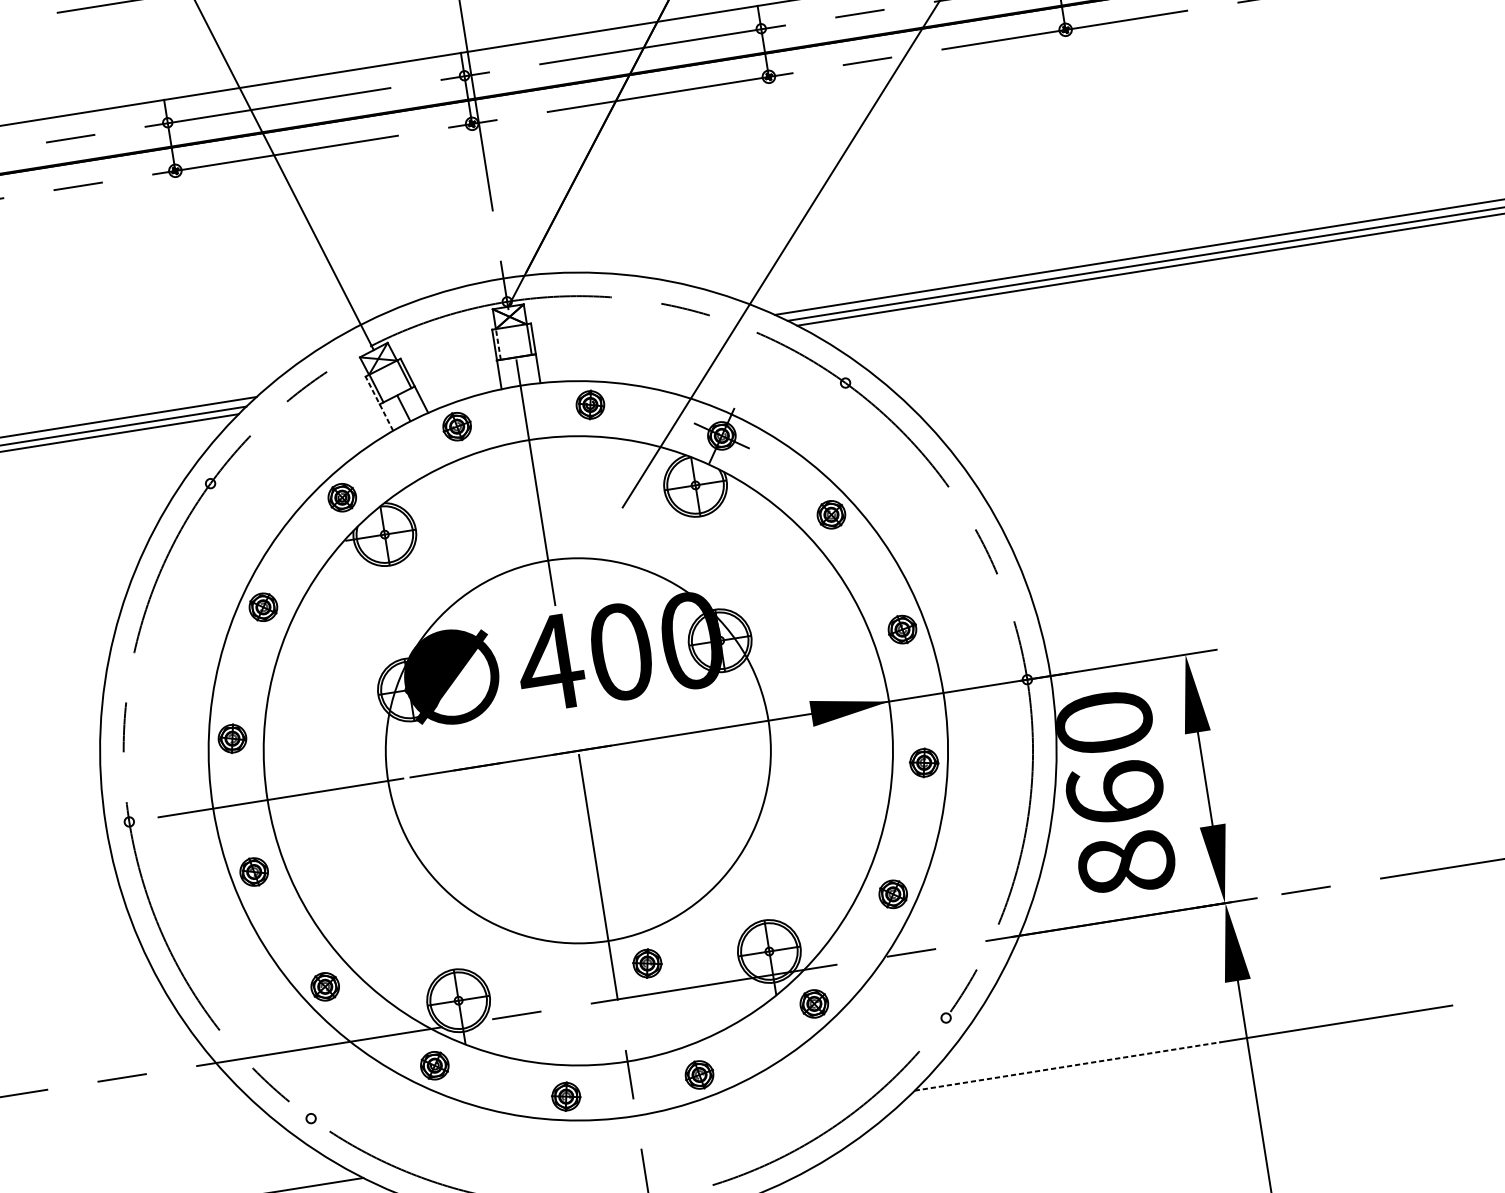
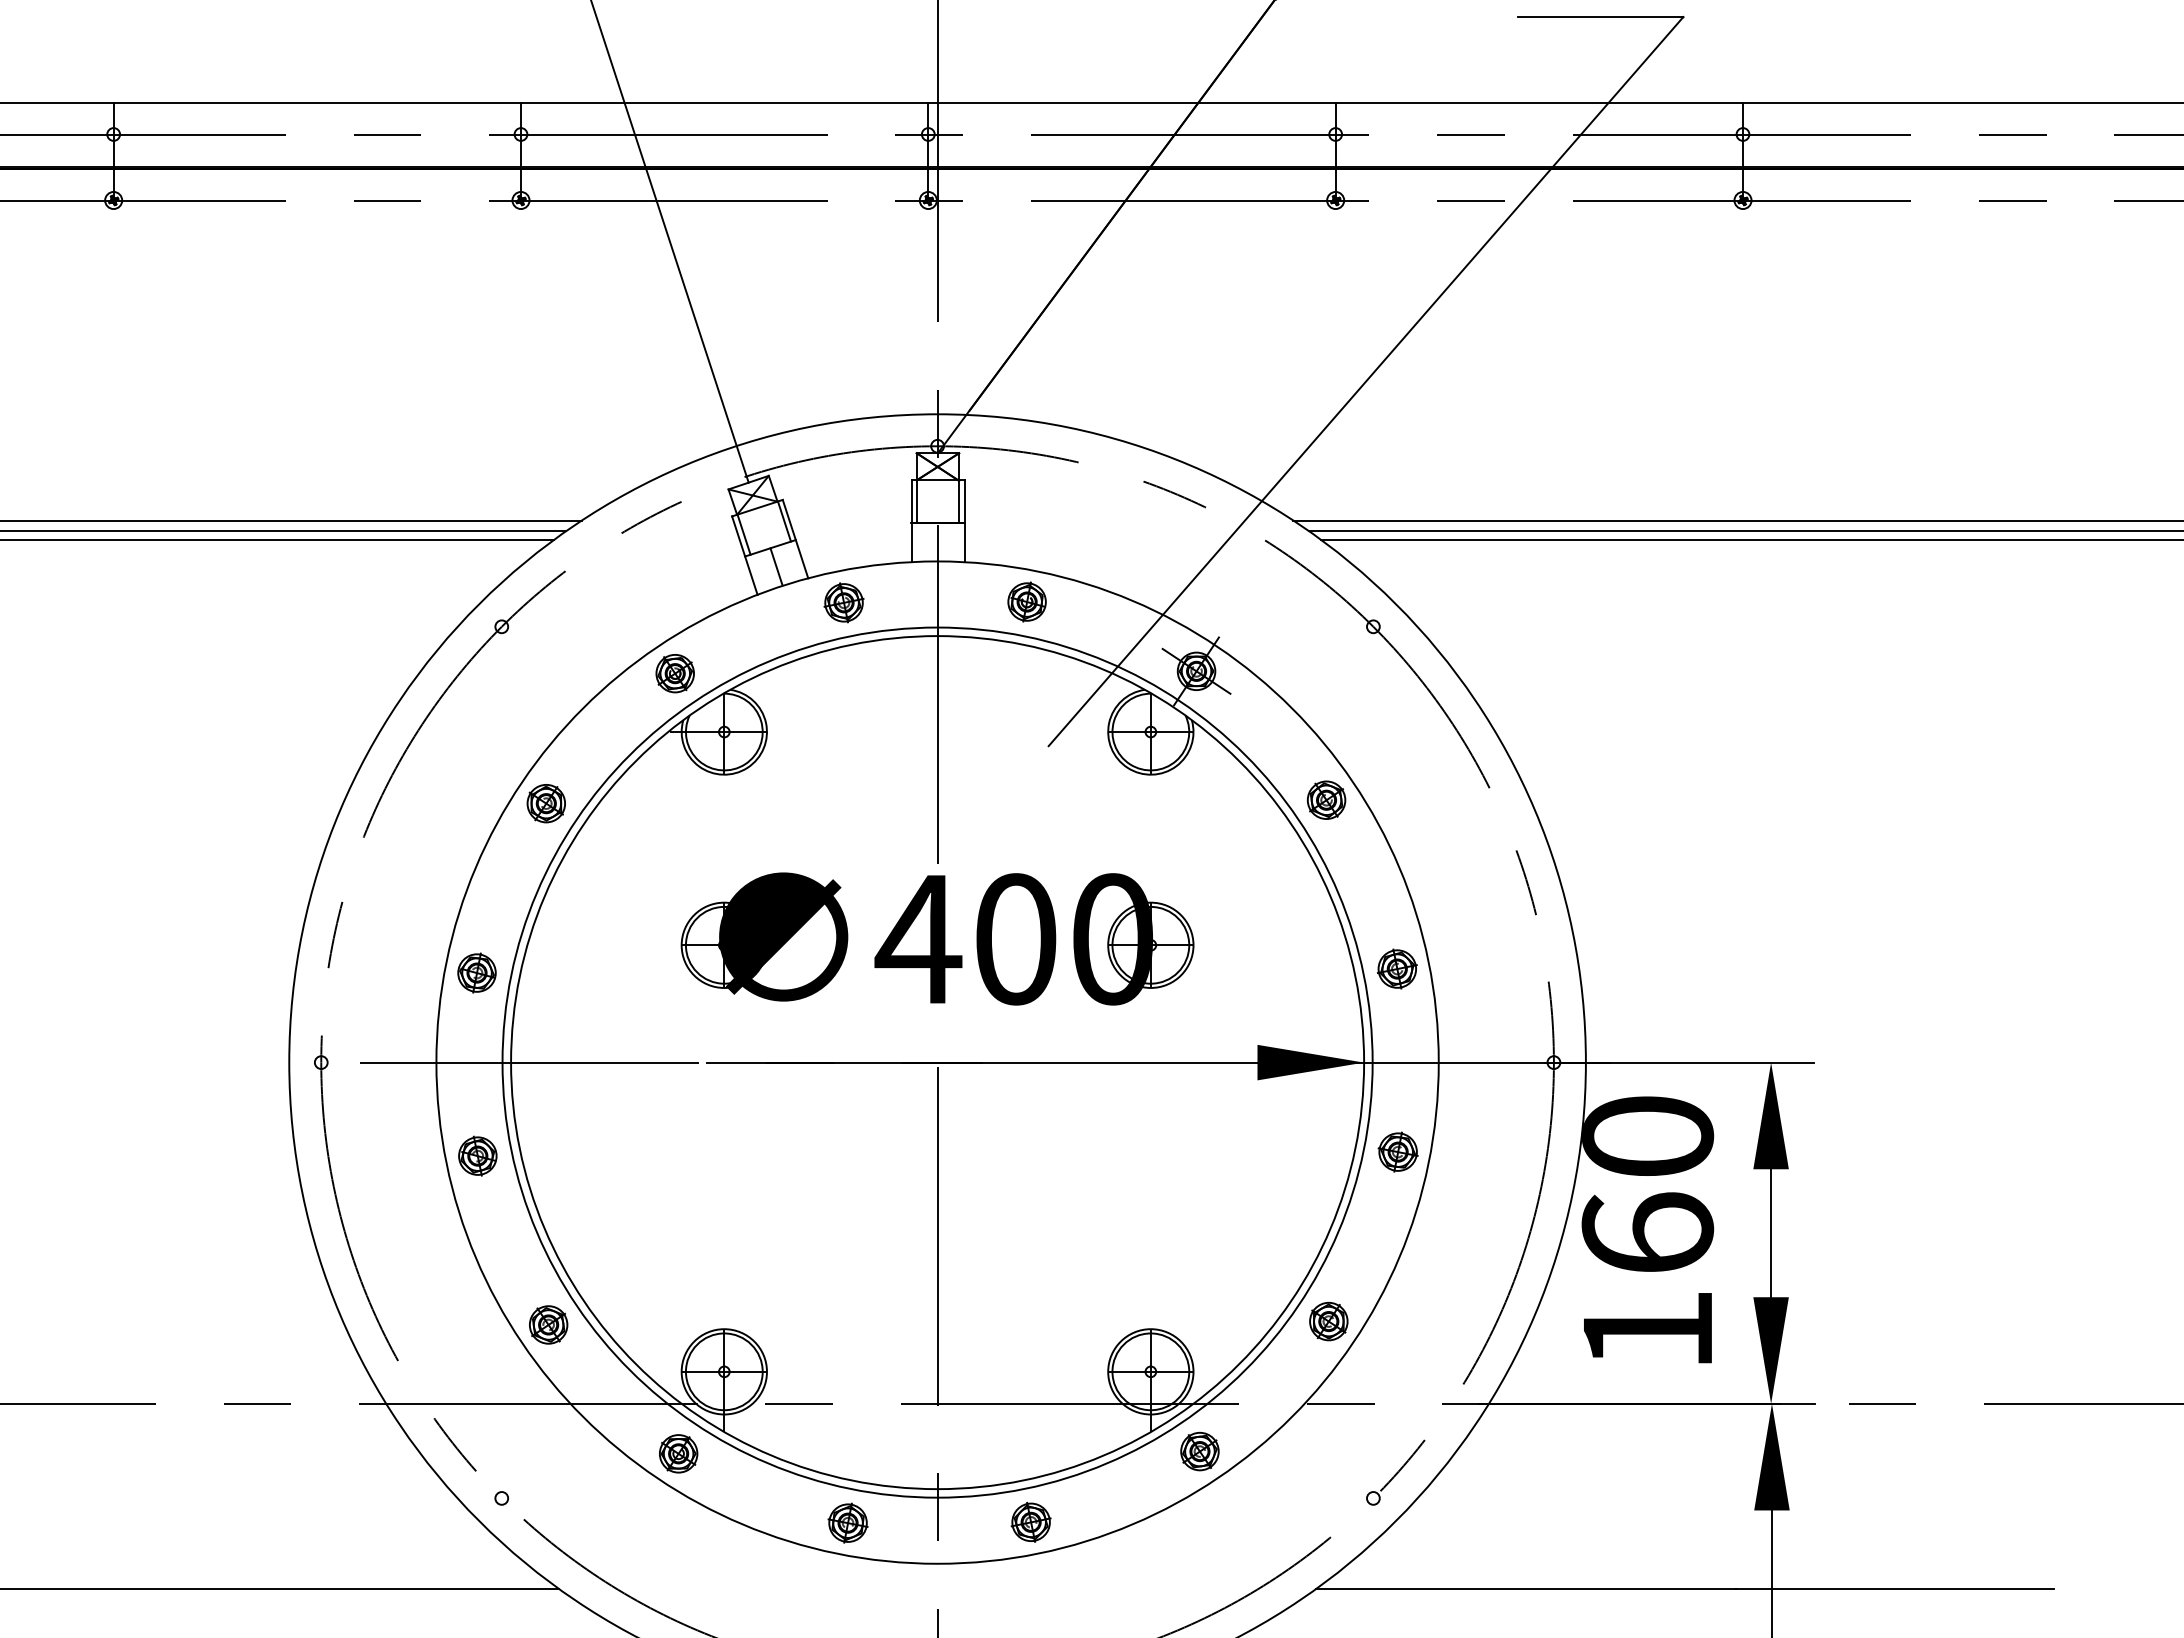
line: (498, 344) -> (916, 501), dashed -> solid
line: (379, 403) -> (744, 555), dashed -> solid
circle: (578, 750) -> (937, 1062), size x1.67
text: (1127, 863) -> (1648, 1329), 860 -> 160
part: (647, 963) -> (984, 1361), removed
line: (1067, 1066) -> (1525, 1589), dashed -> solid

